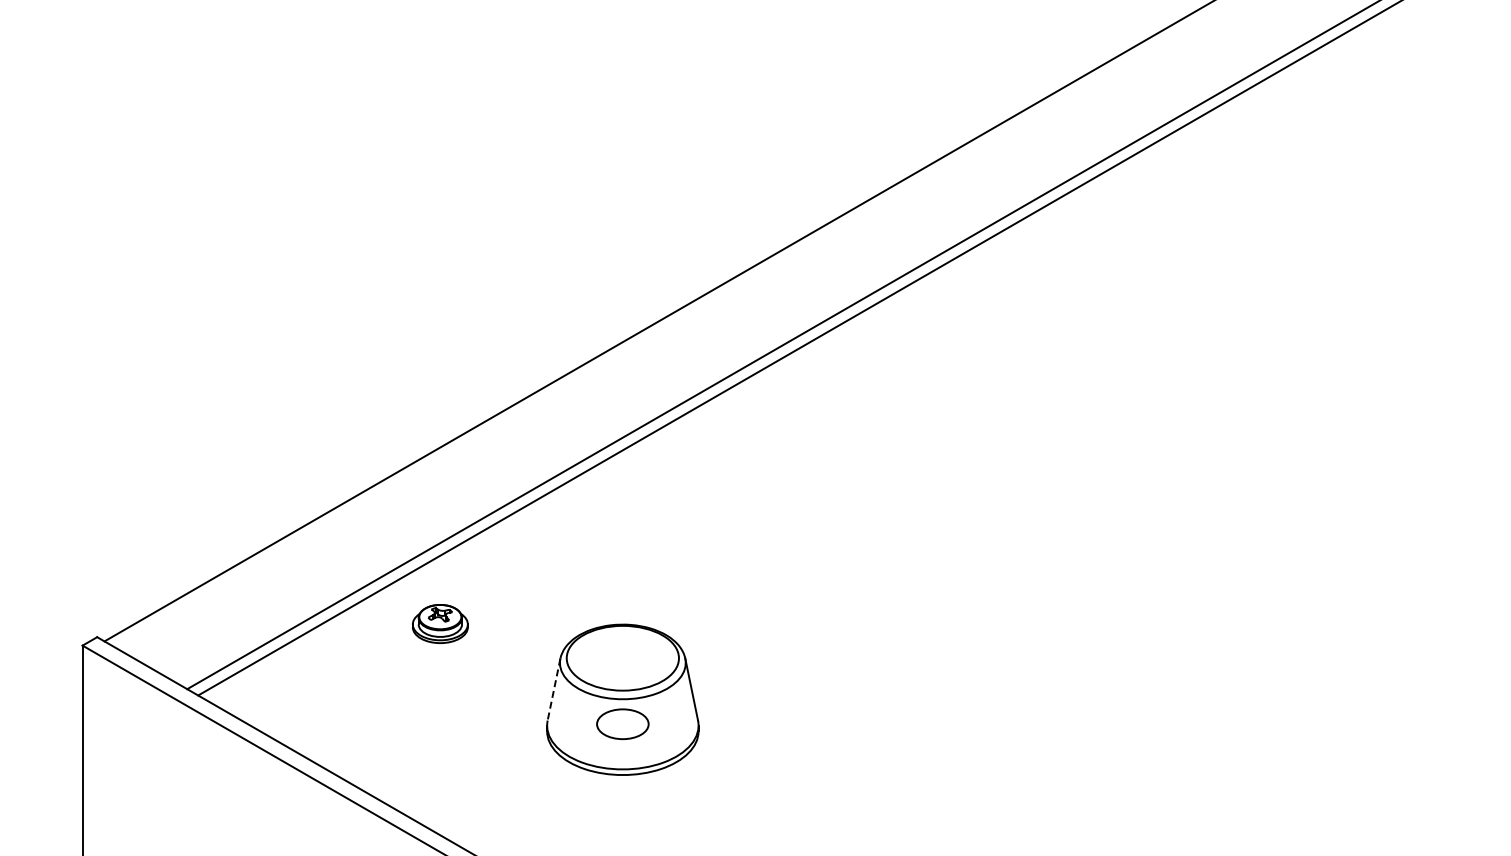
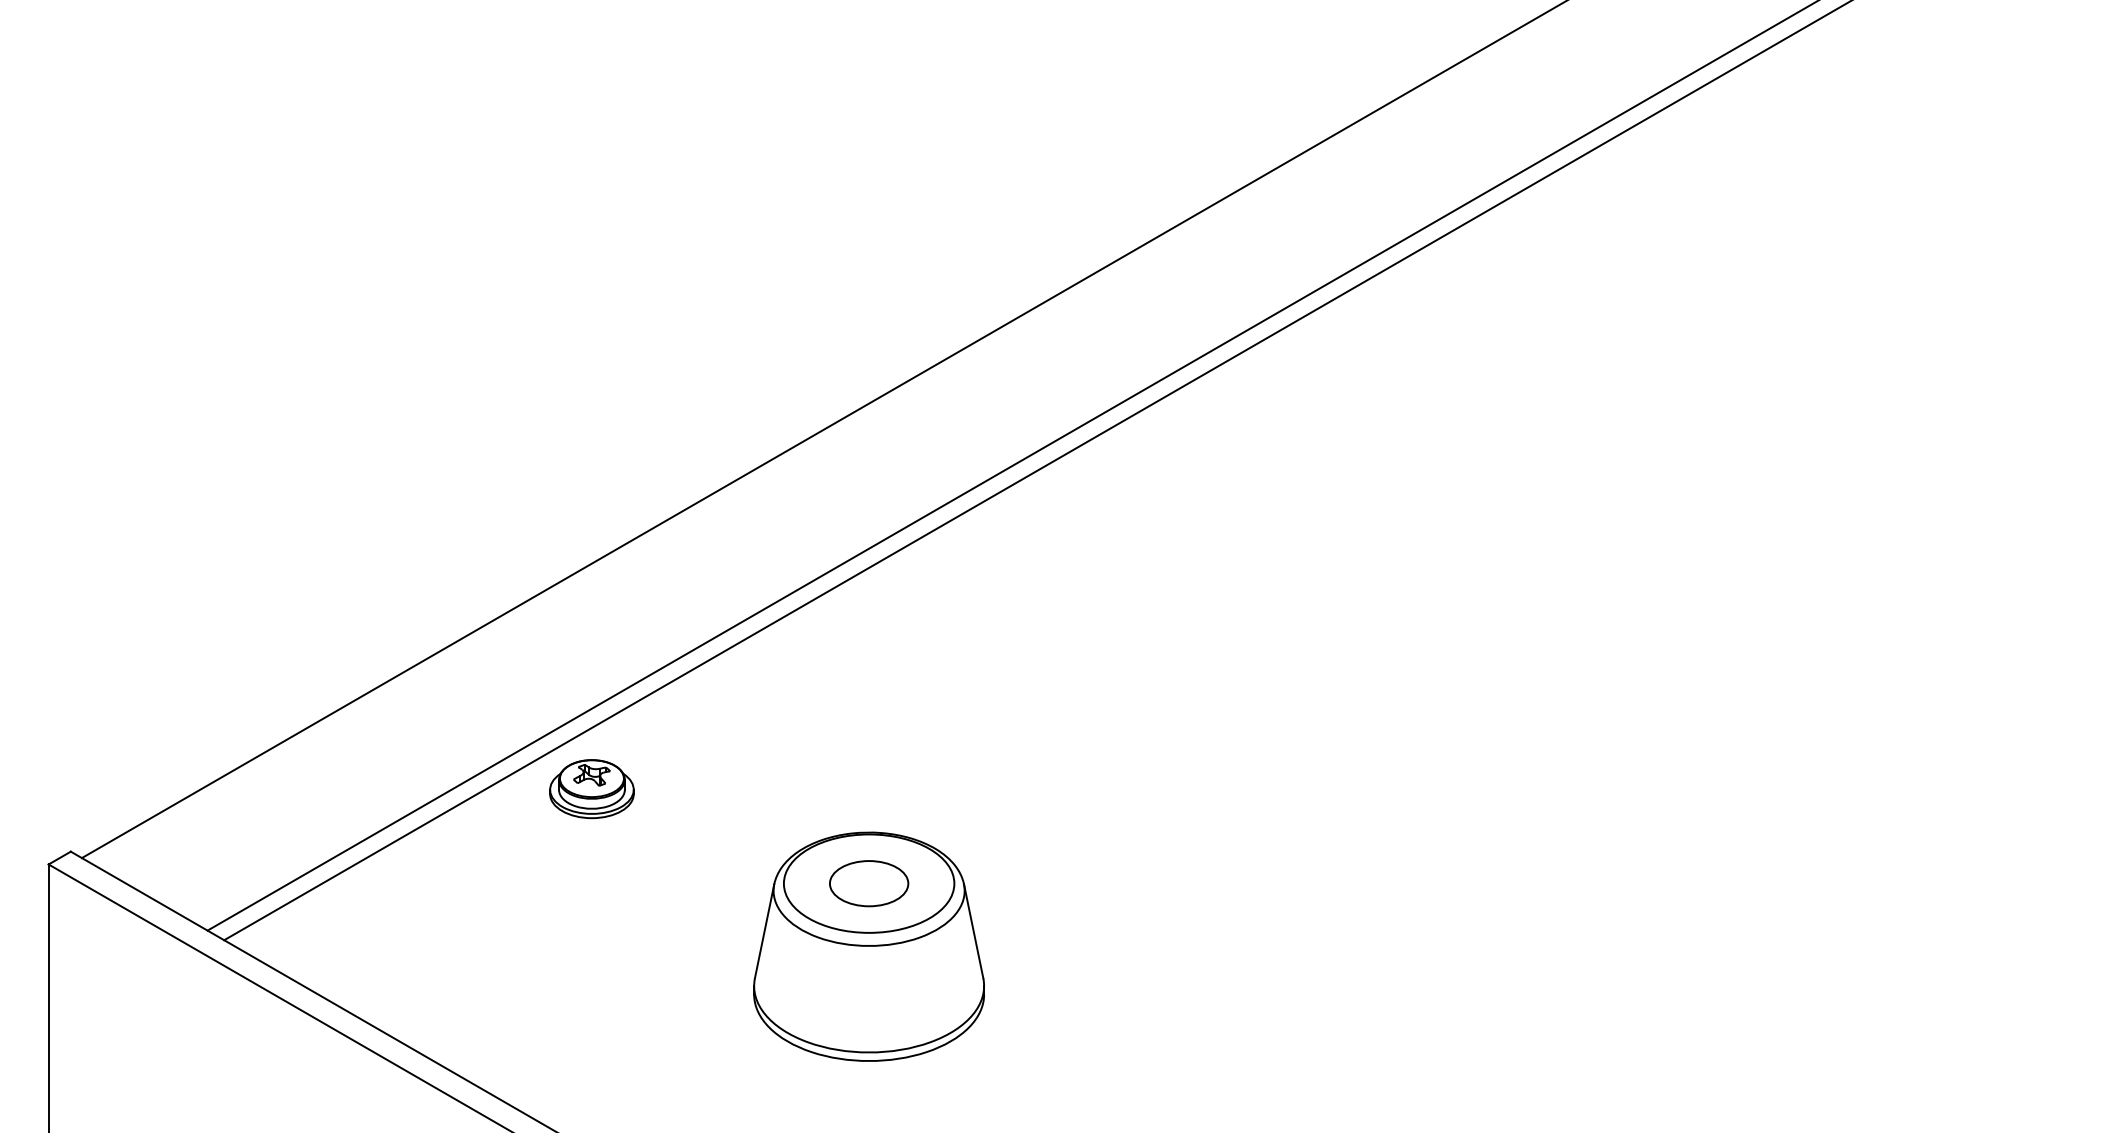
part: (440, 623) -> (592, 788), moved
line: (554, 689) -> (765, 931), dashed -> solid
part: (622, 724) -> (868, 884), moved

